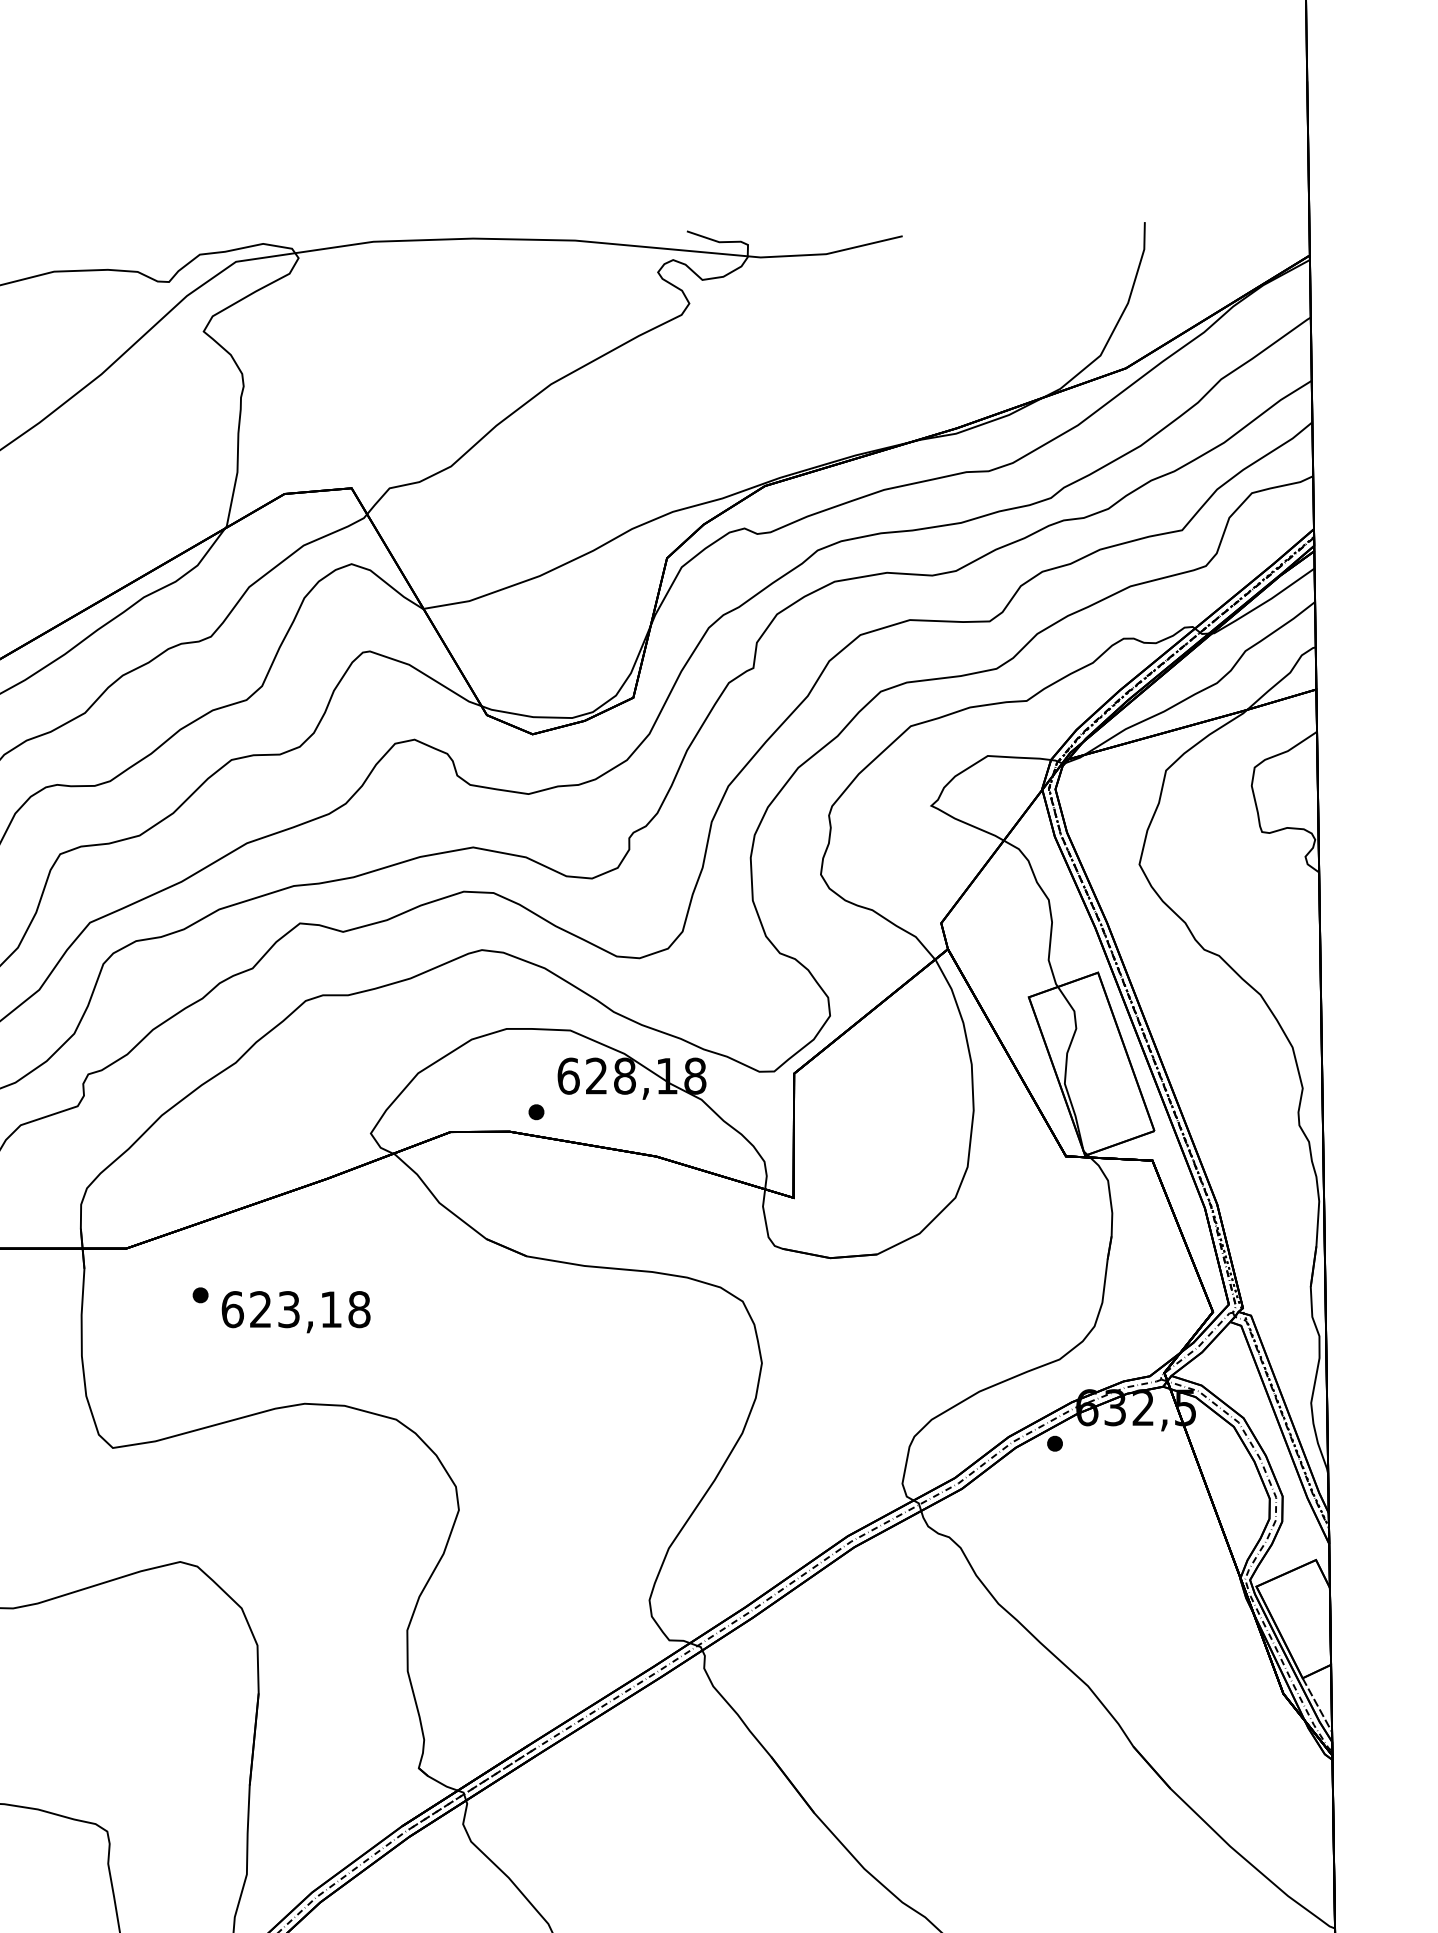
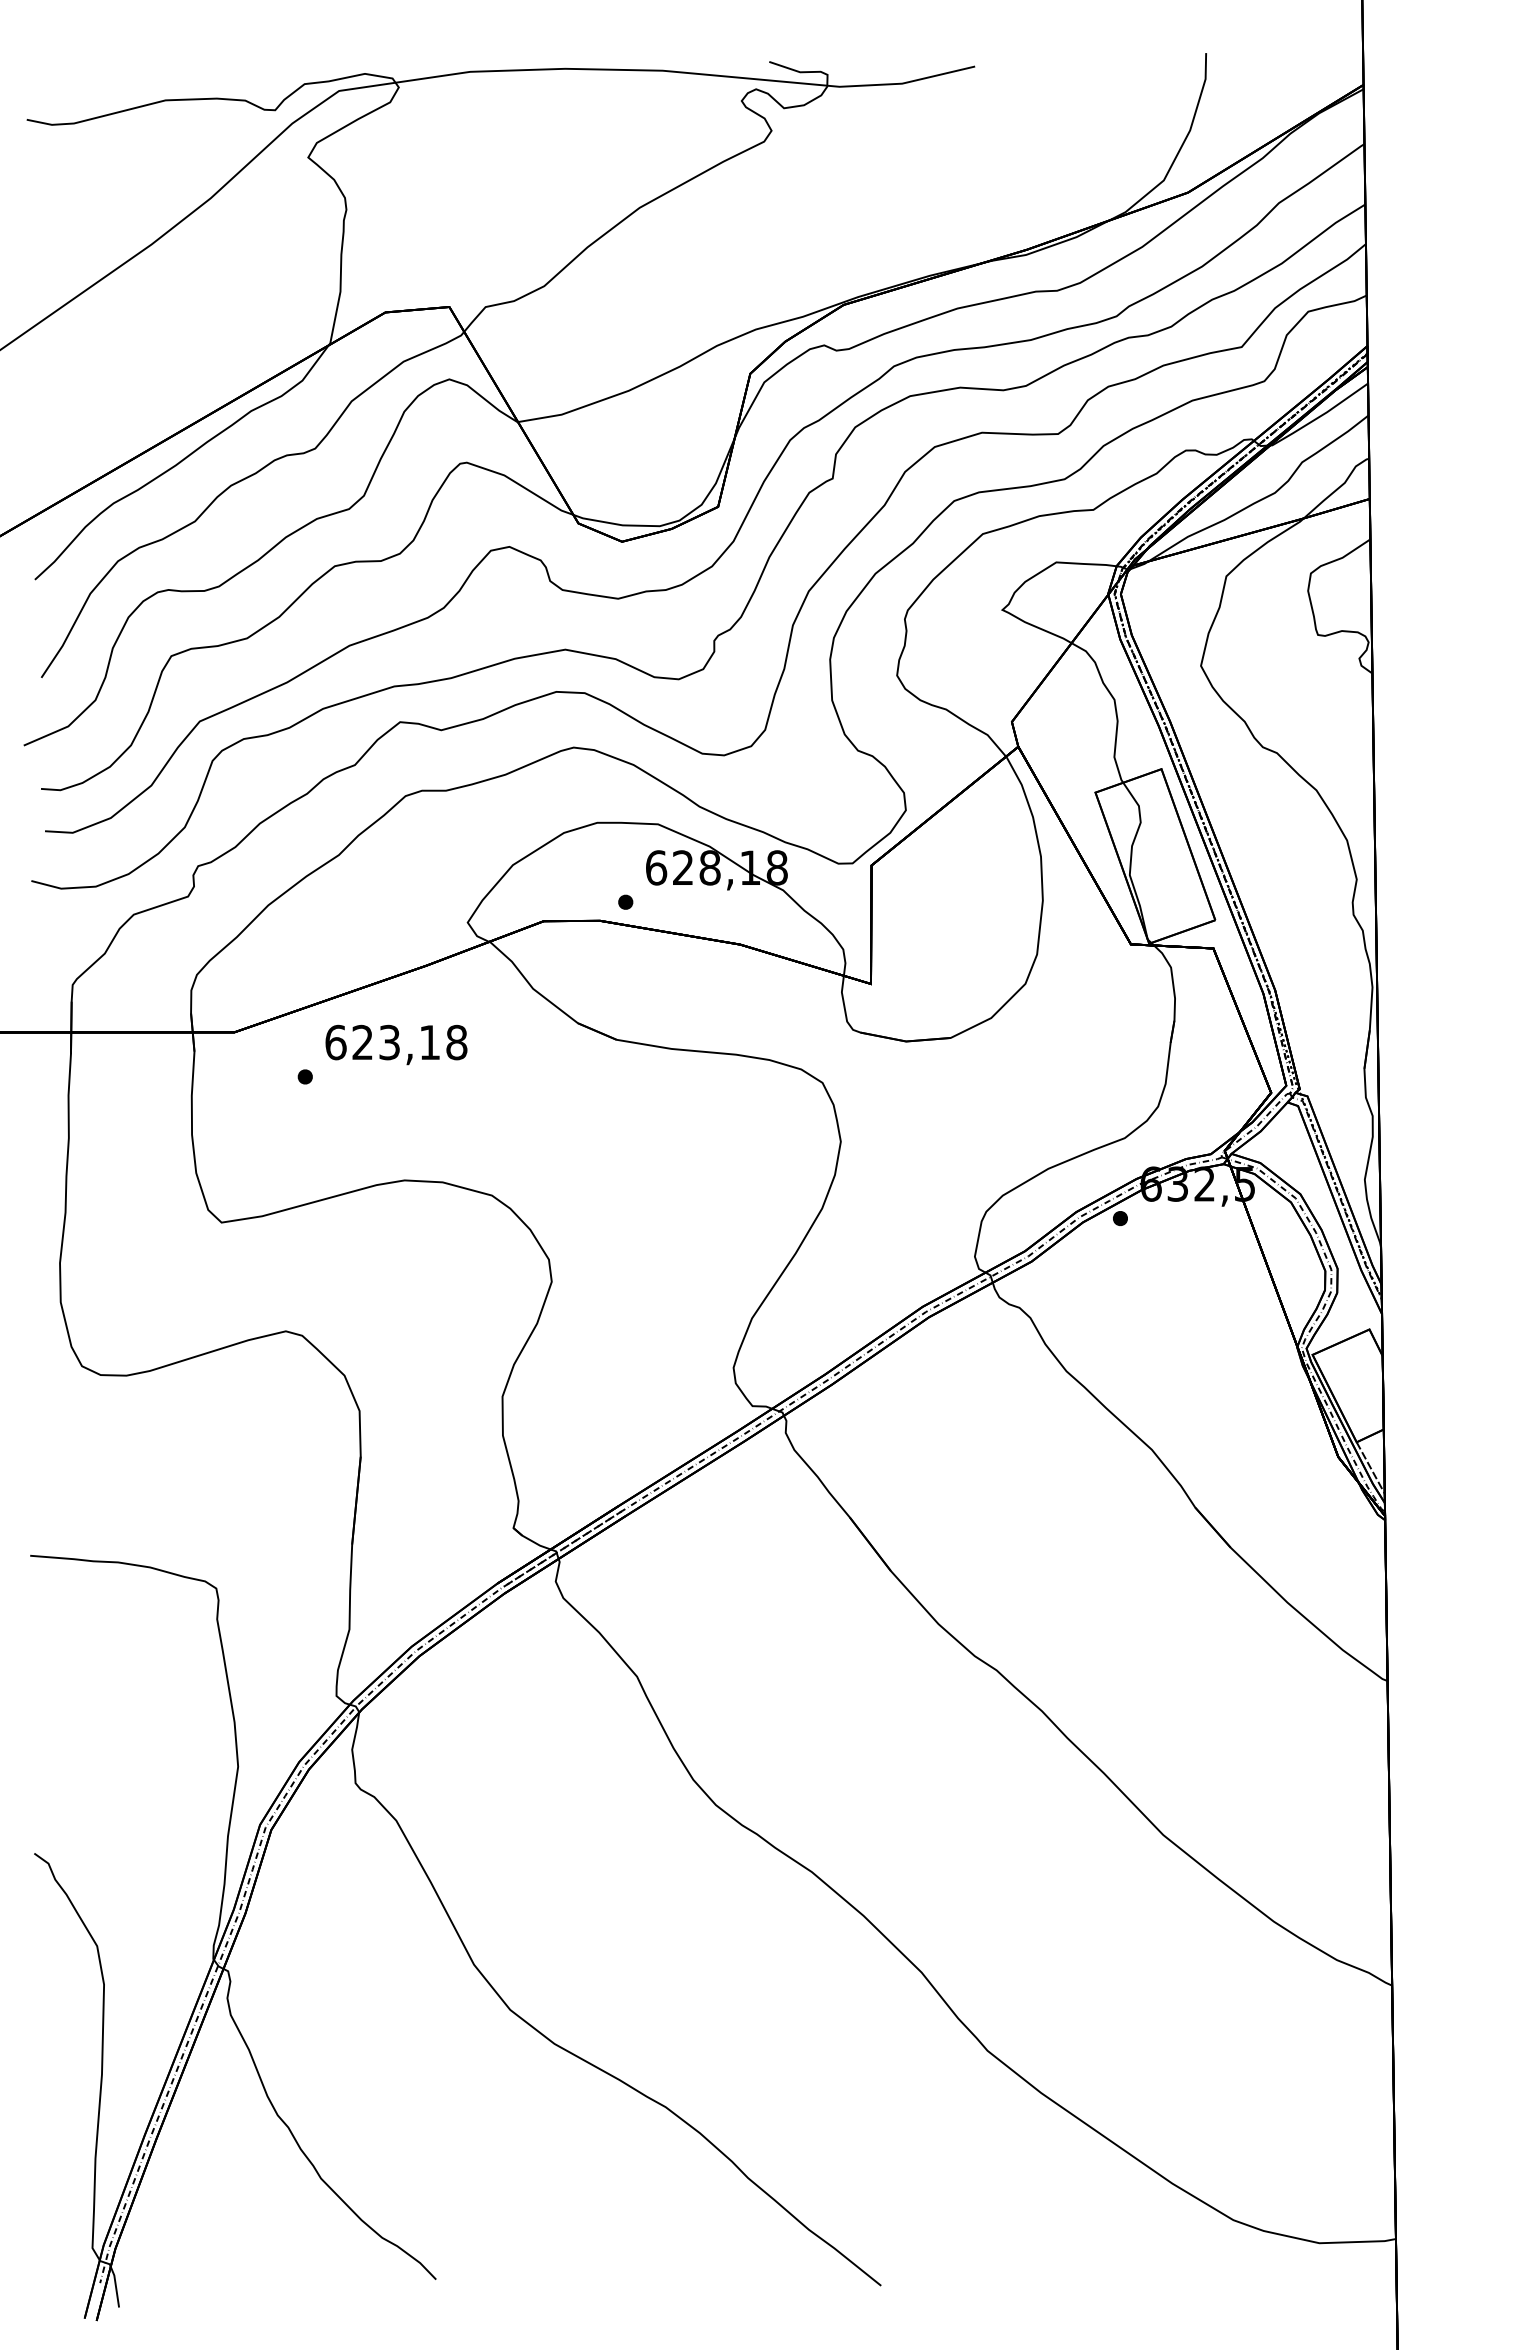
text: (296, 1311) -> (396, 1044), moved

